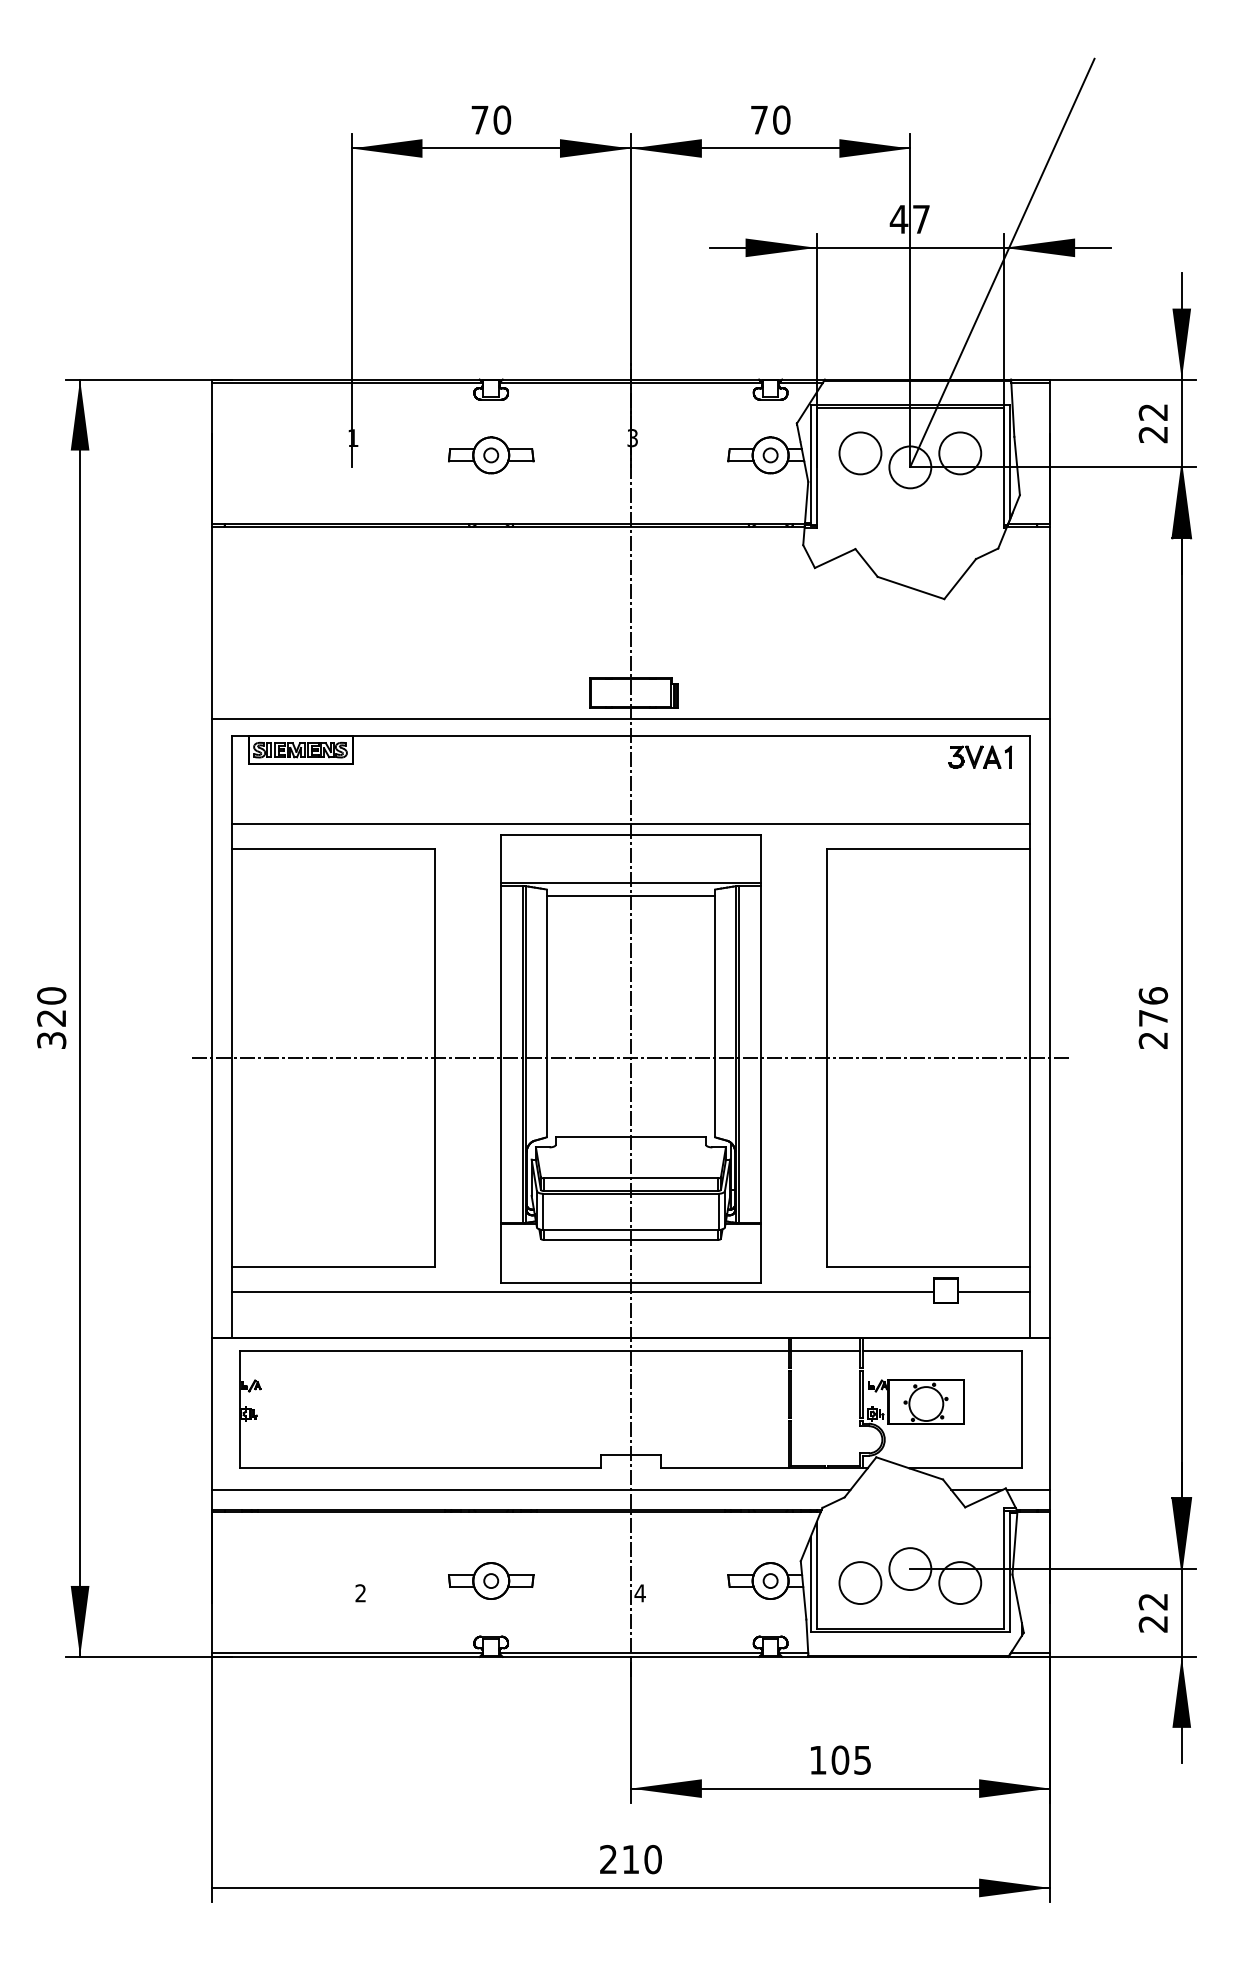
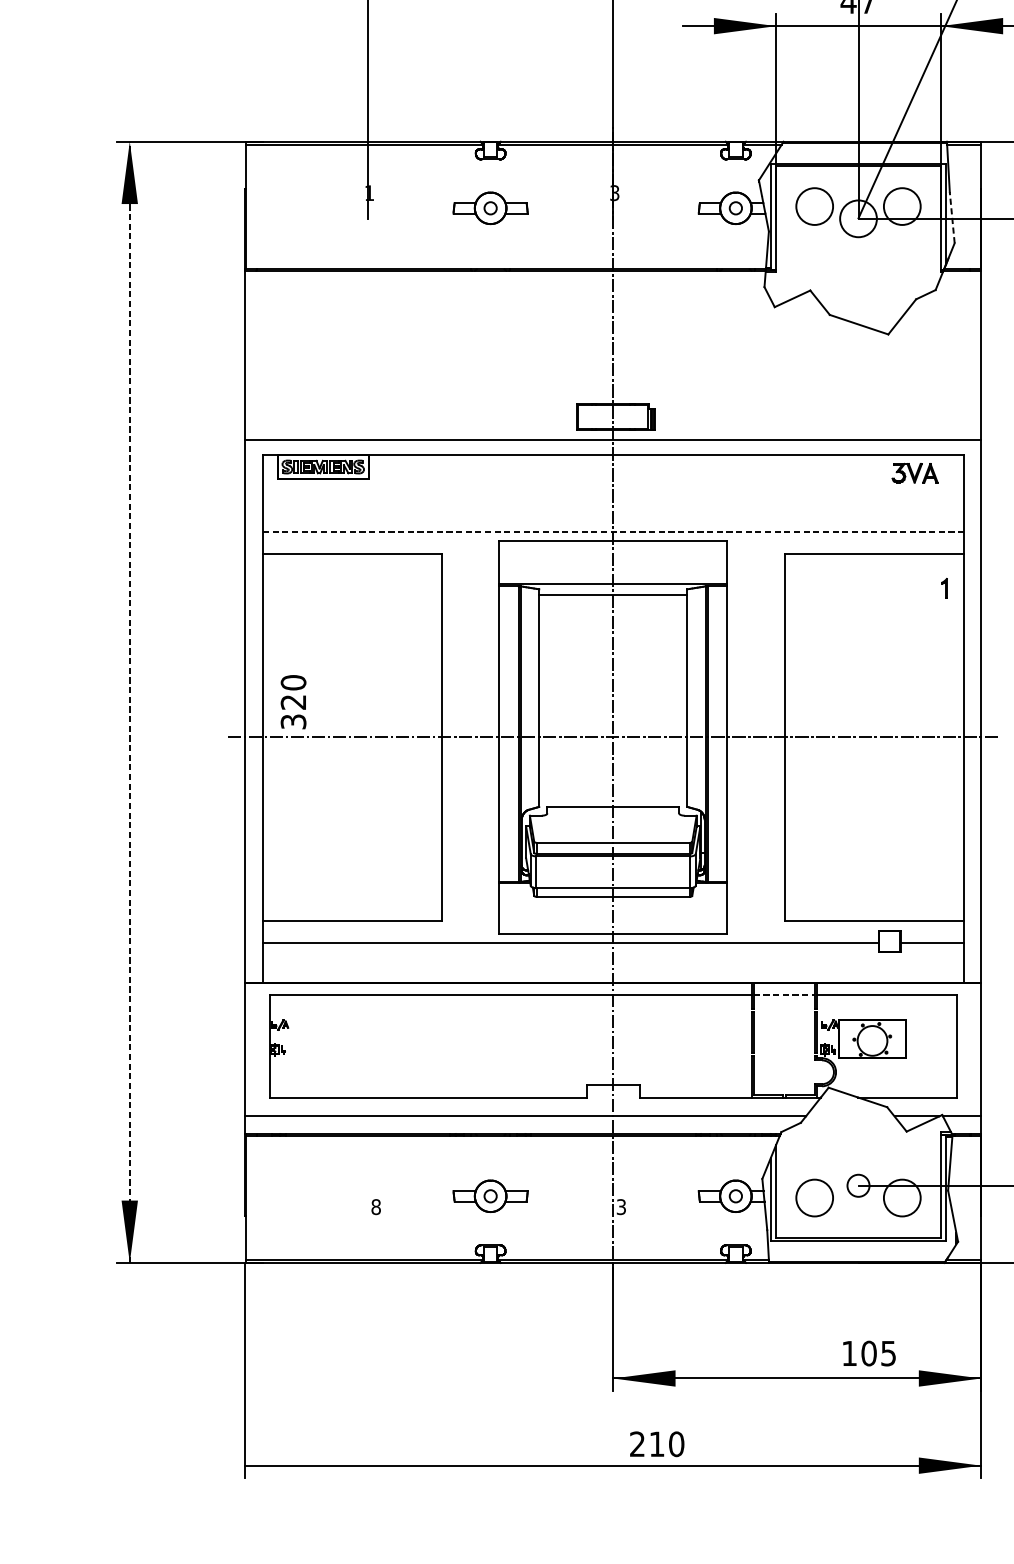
line: (1017, 465) -> (952, 217), solid -> dashed
part: (1008, 756) -> (944, 587), moved
line: (631, 824) -> (613, 532), solid -> dashed
text: (51, 1017) -> (293, 701), moved
line: (80, 1018) -> (130, 702), solid -> dashed
line: (825, 1351) -> (784, 994), solid -> dashed
circle: (910, 1569) -> (858, 1186), size x0.6
text: (360, 1593) -> (375, 1207), 2 -> 8
text: (639, 1593) -> (620, 1207), 4 -> 3
text: (840, 1759) -> (869, 1352), moved
text: (630, 1859) -> (656, 1444), moved

